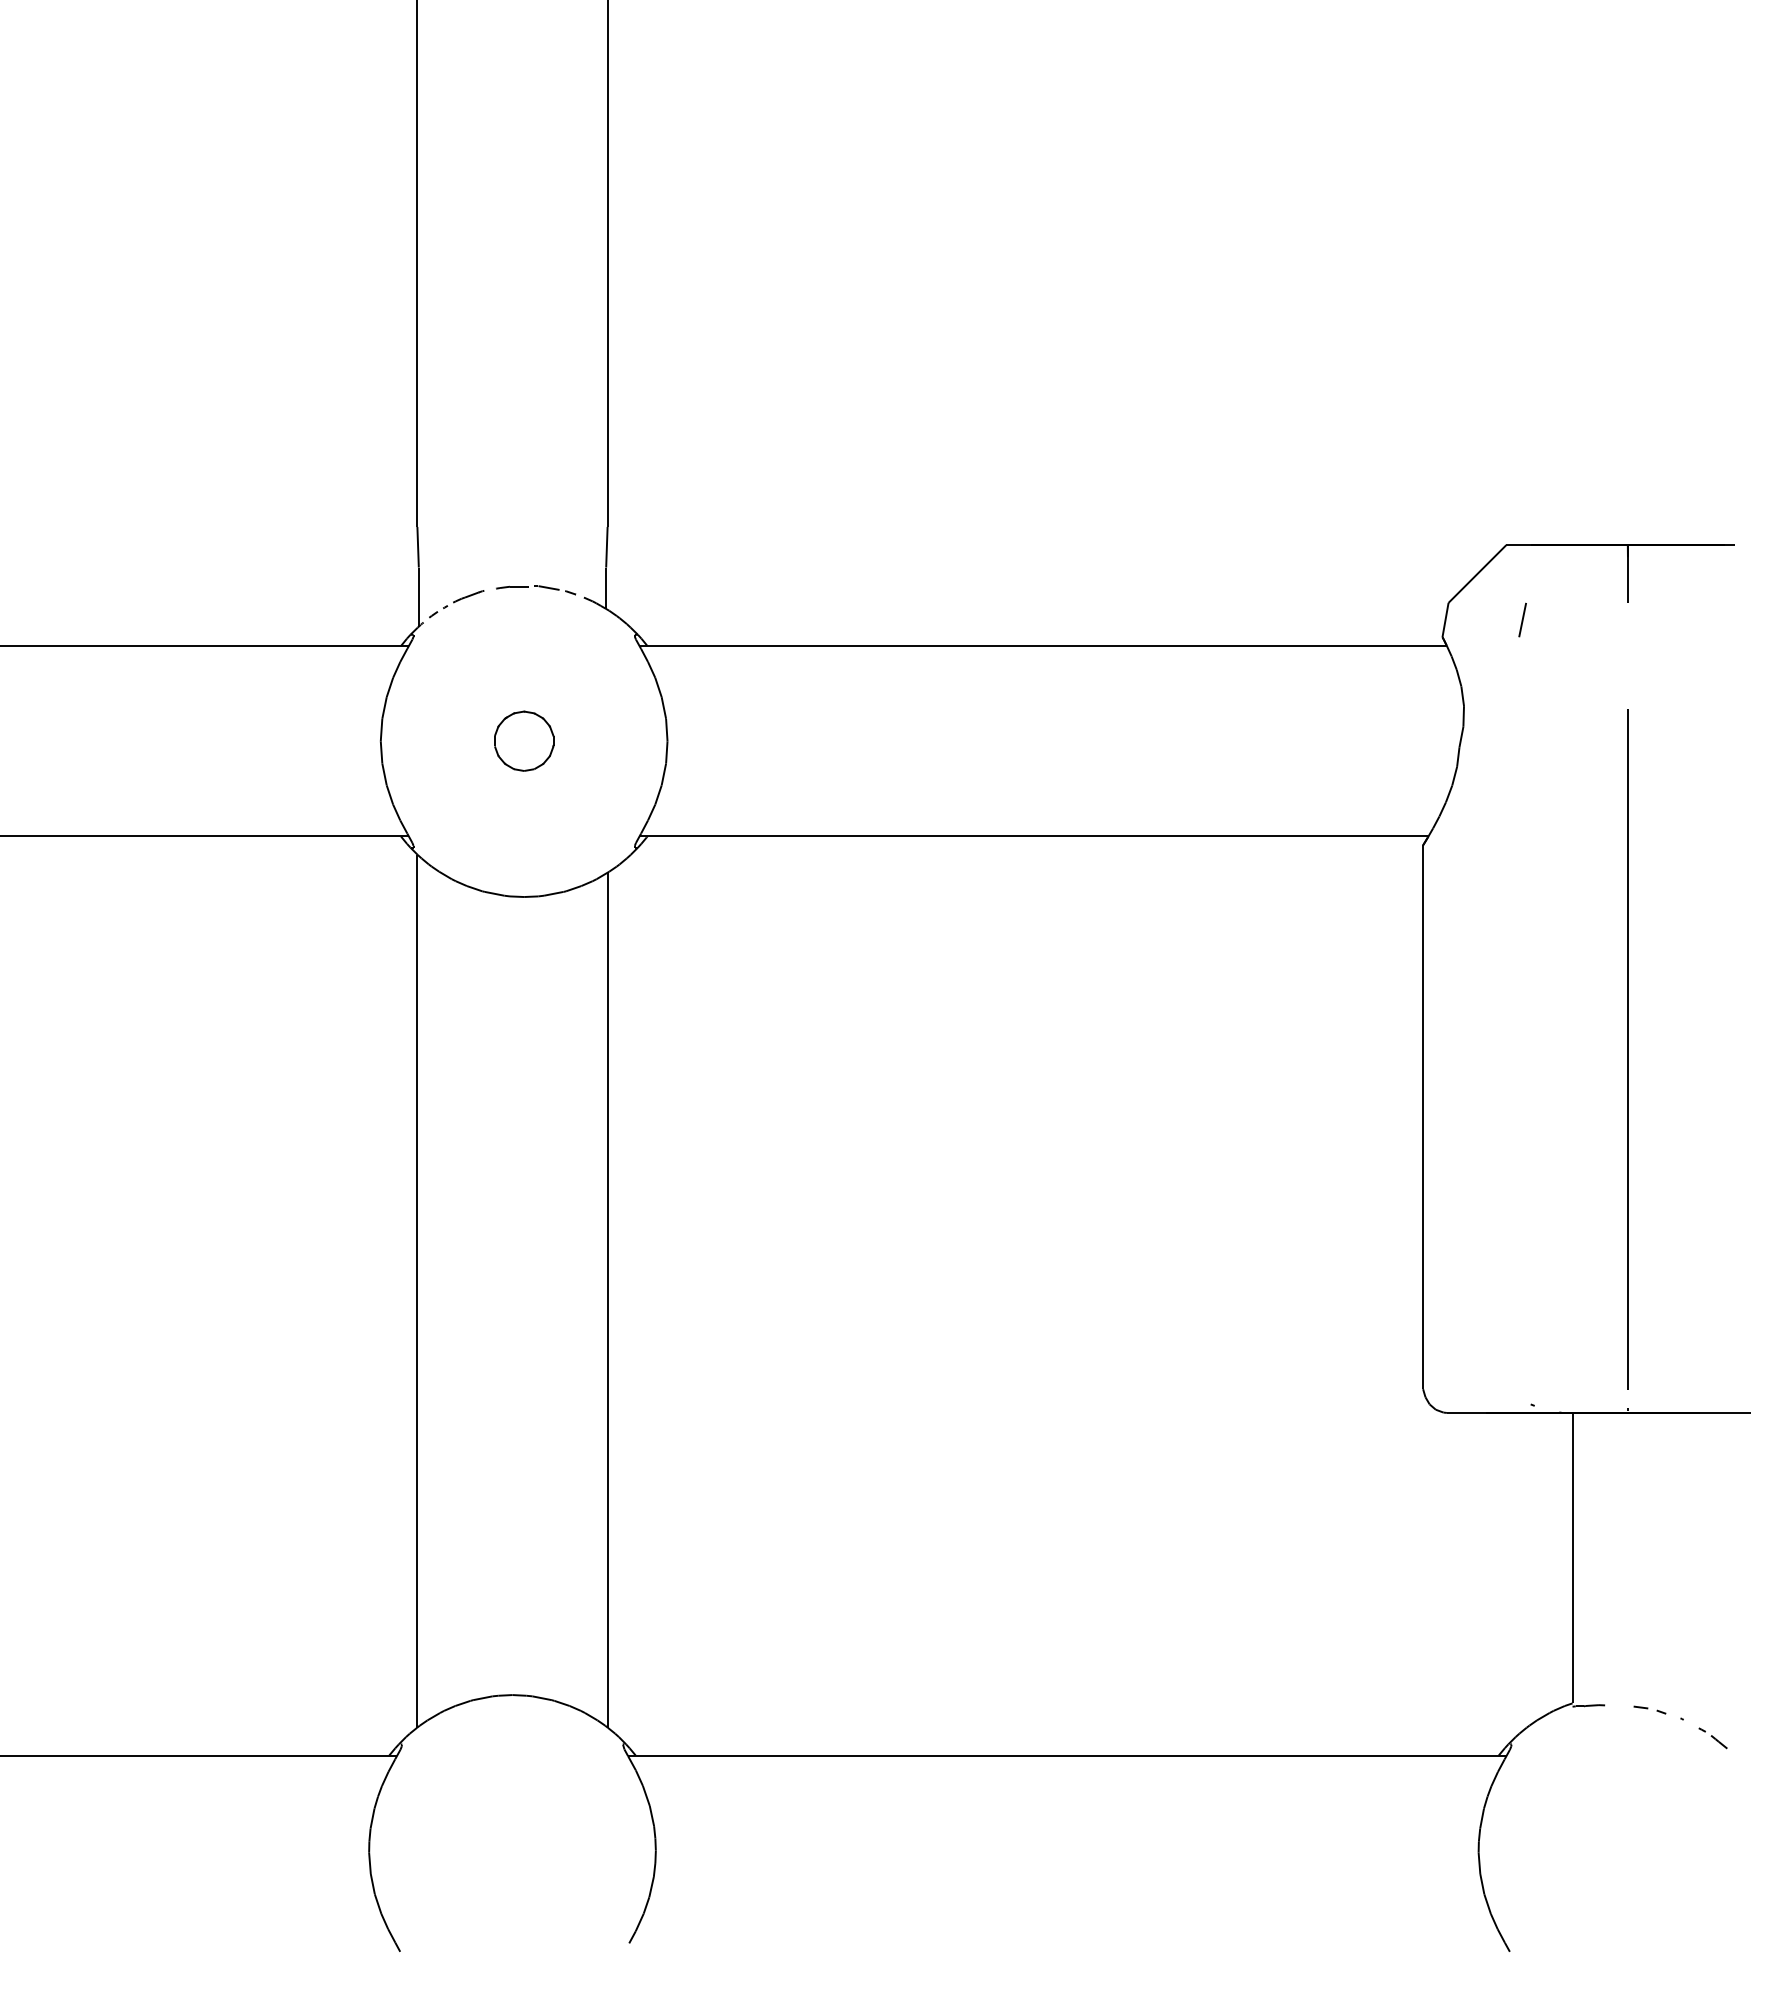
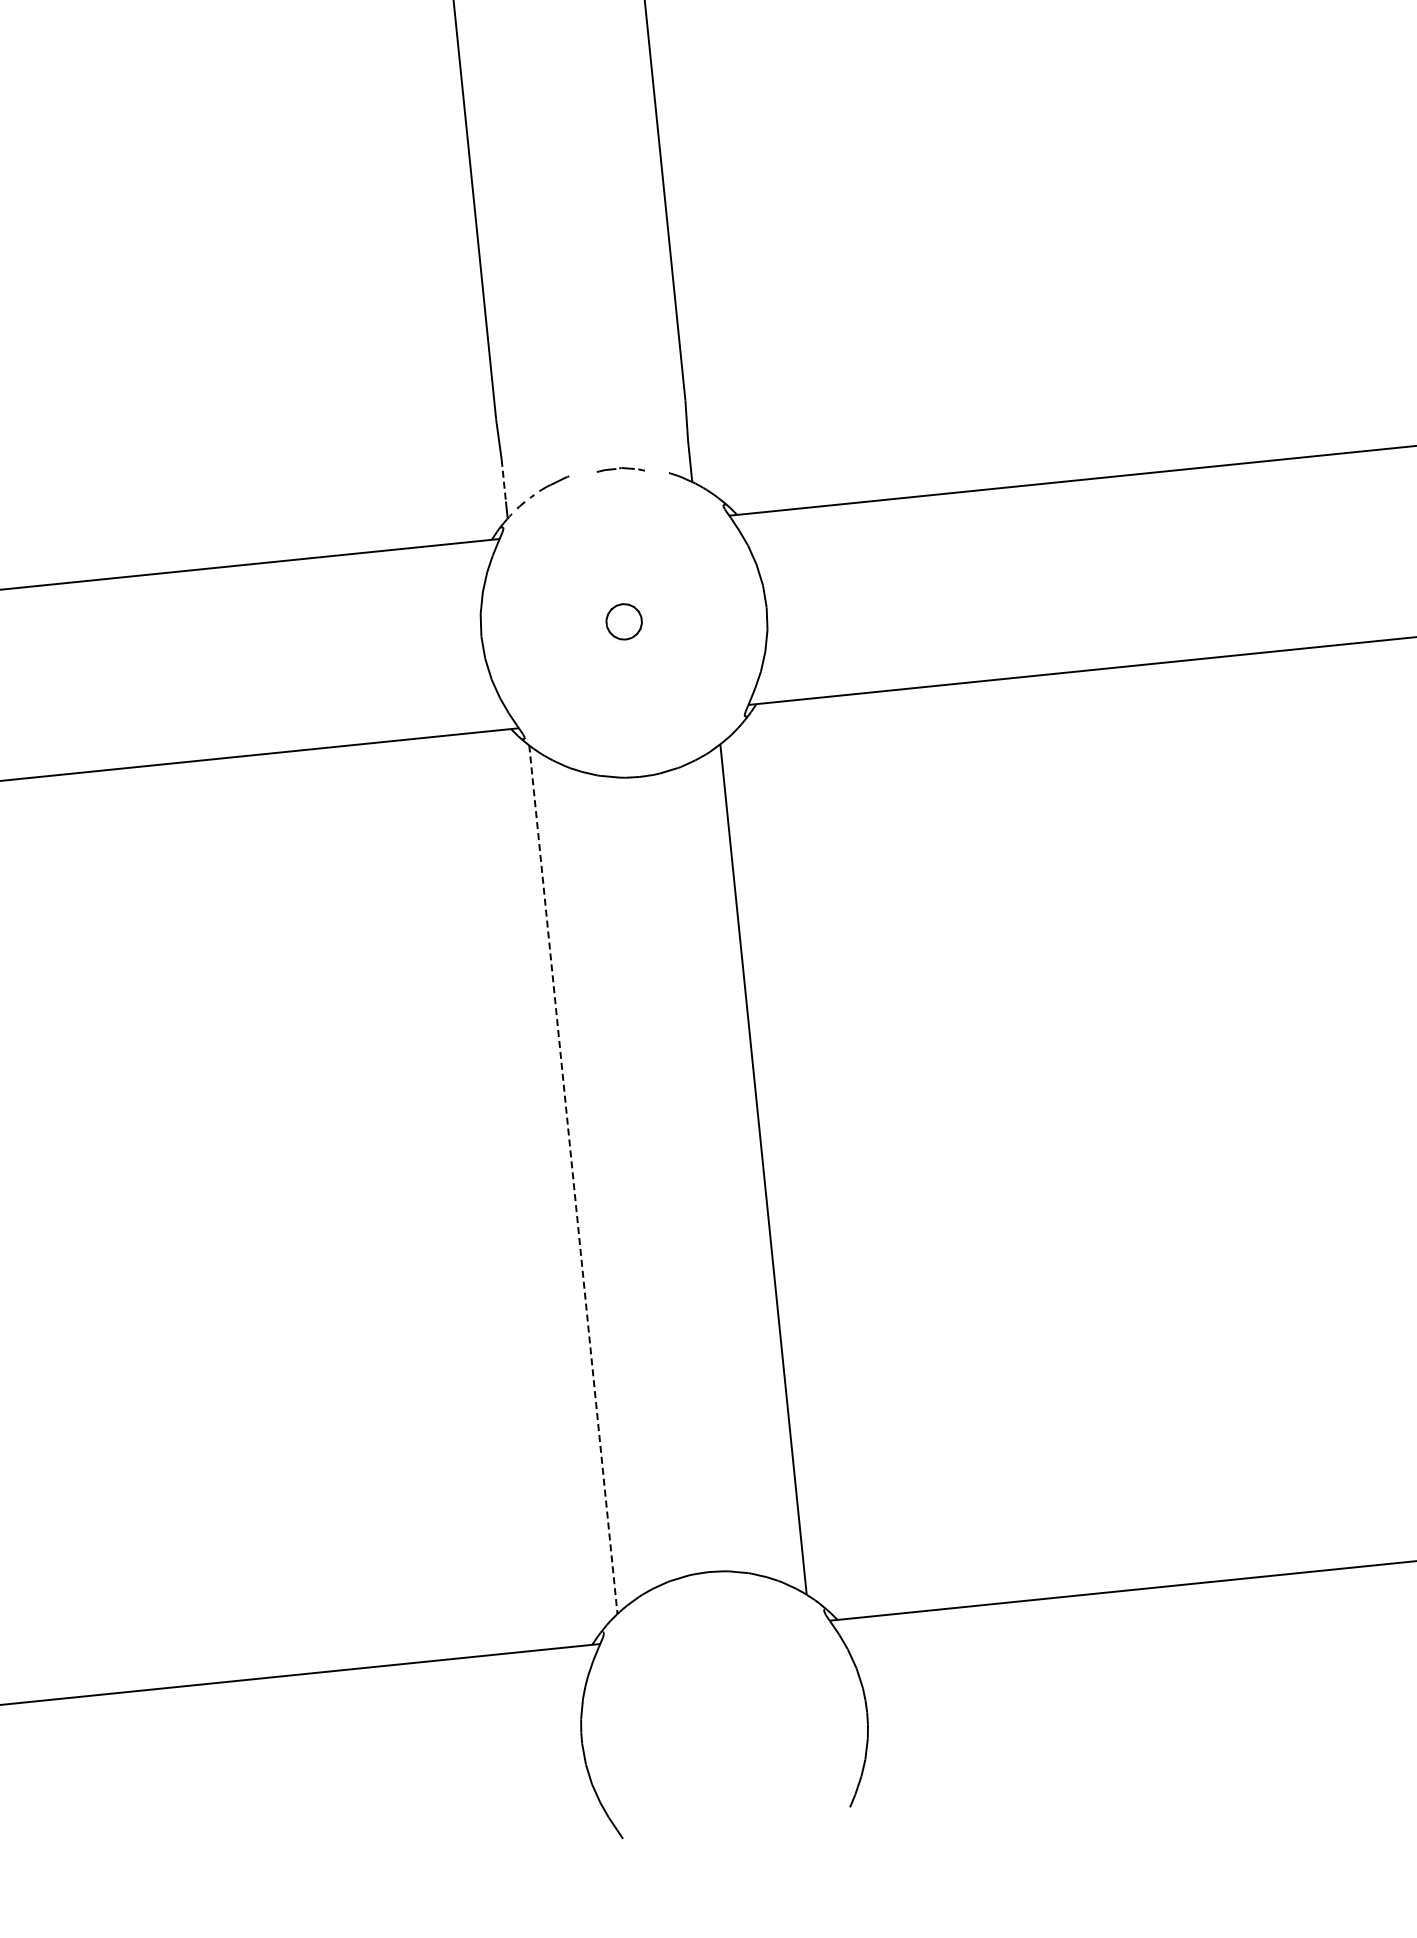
line: (418, 588) -> (503, 480), solid -> dashed
part: (536, 590) -> (621, 470), size x0.6
part: (524, 740) -> (624, 621), size x0.6
line: (417, 1291) -> (573, 1180), solid -> dashed

